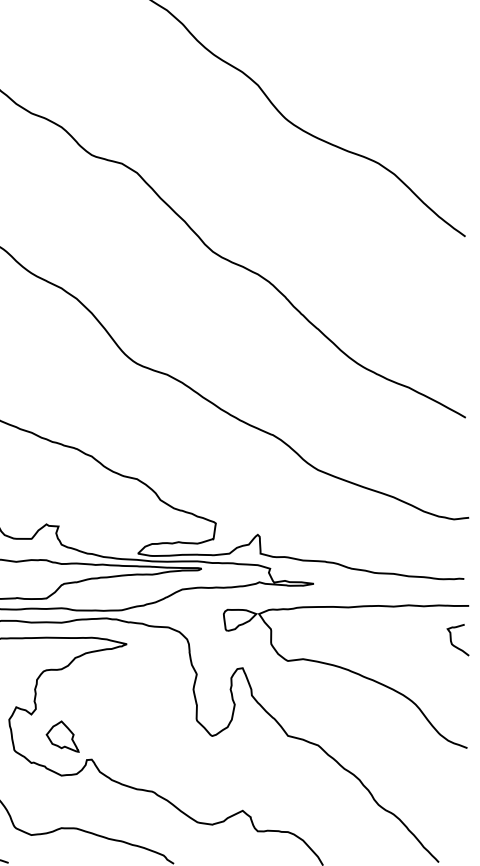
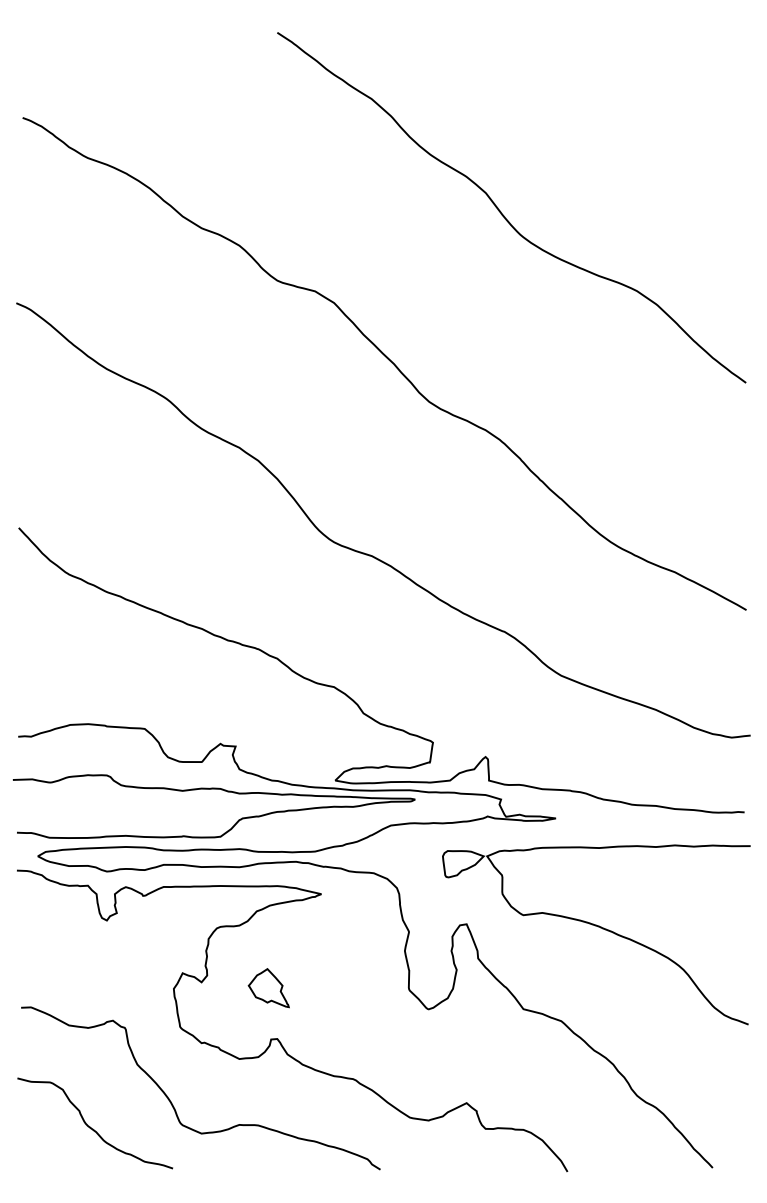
curve: (452, 642) -> (729, 891), removed
part: (62, 736) -> (268, 988), moved

